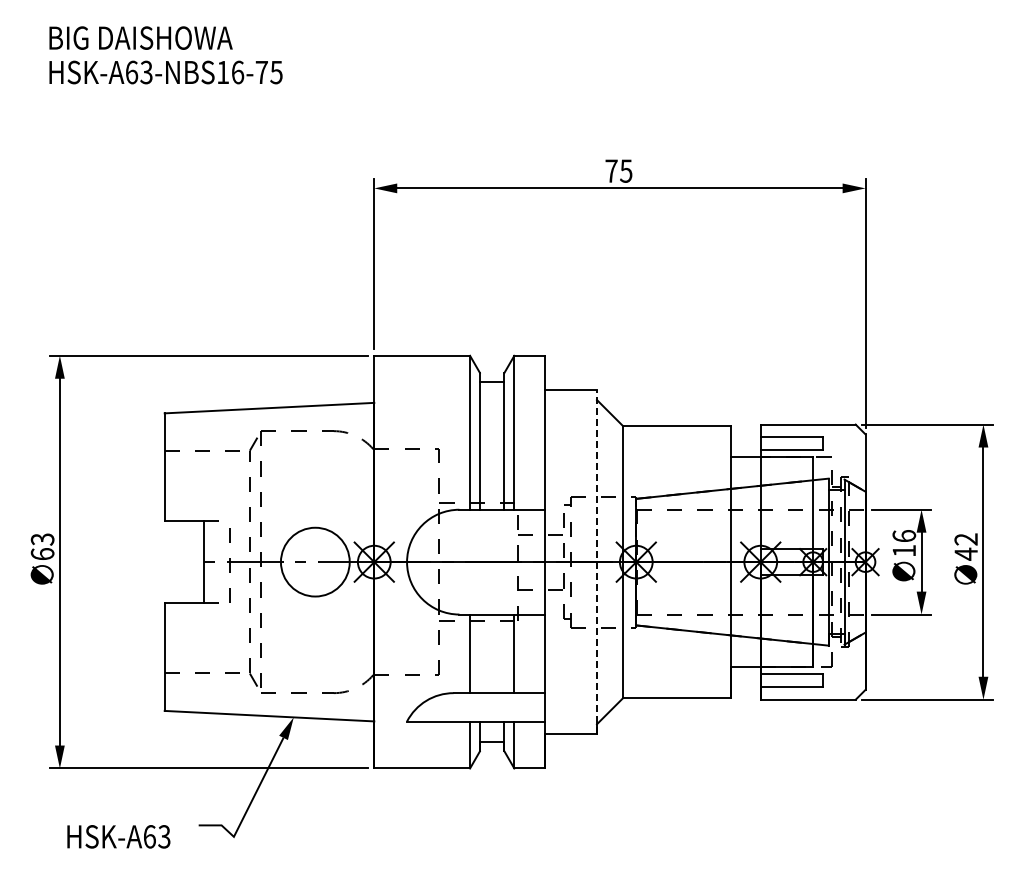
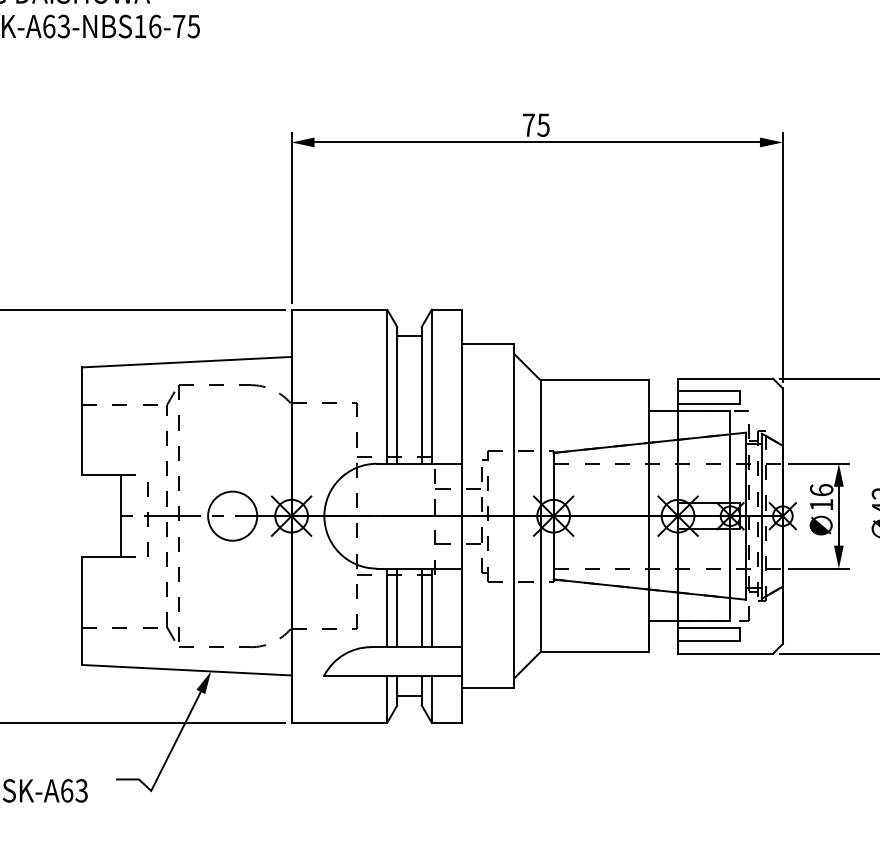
circle: (314, 561) -> (231, 515), size x0.71
line: (597, 561) -> (514, 515), dashed -> solid
line: (479, 653) -> (396, 607), added
line: (504, 653) -> (421, 607), added

